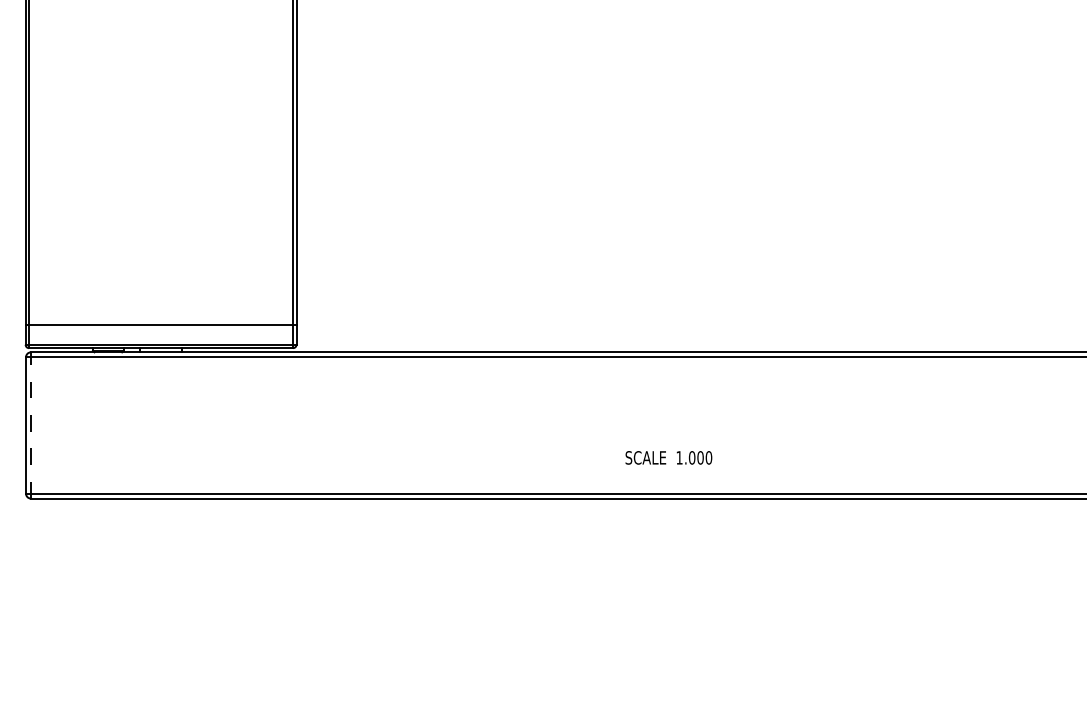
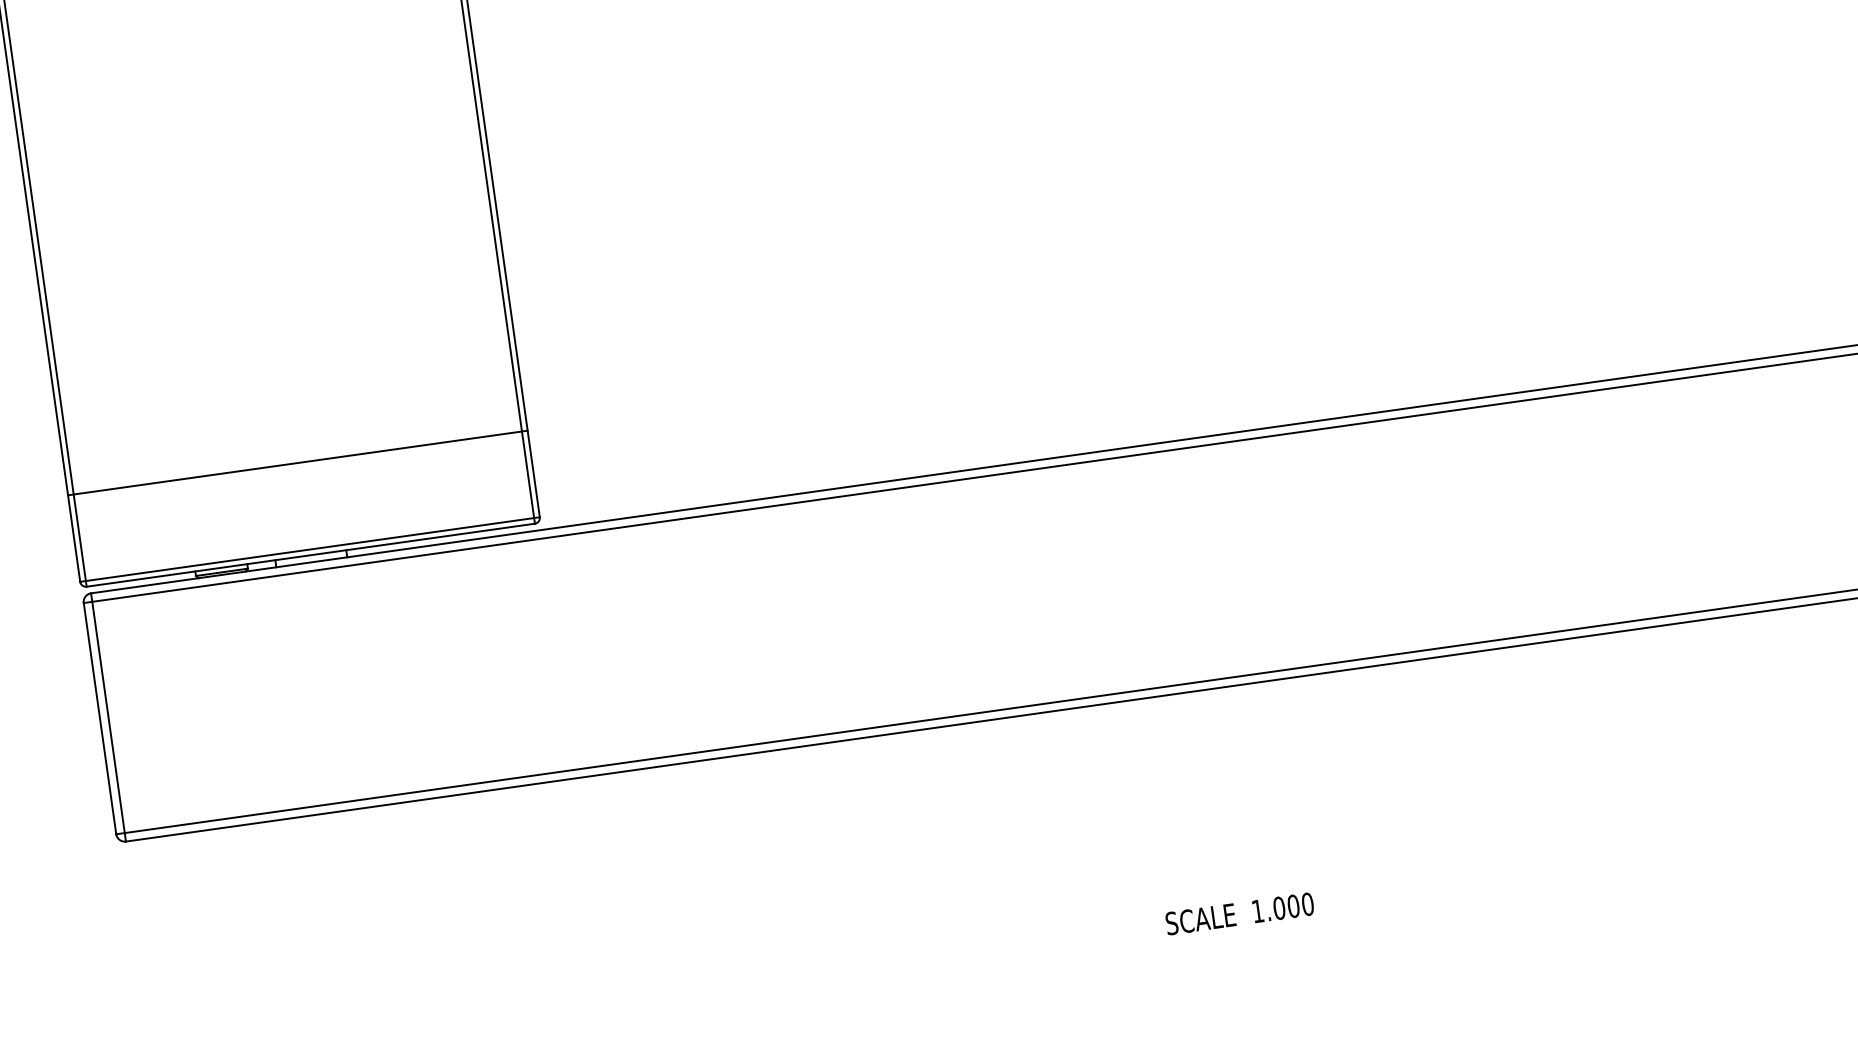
line: (160, 324) -> (296, 462), moved
line: (31, 424) -> (109, 715), dashed -> solid
text: (668, 457) -> (1239, 913), moved

